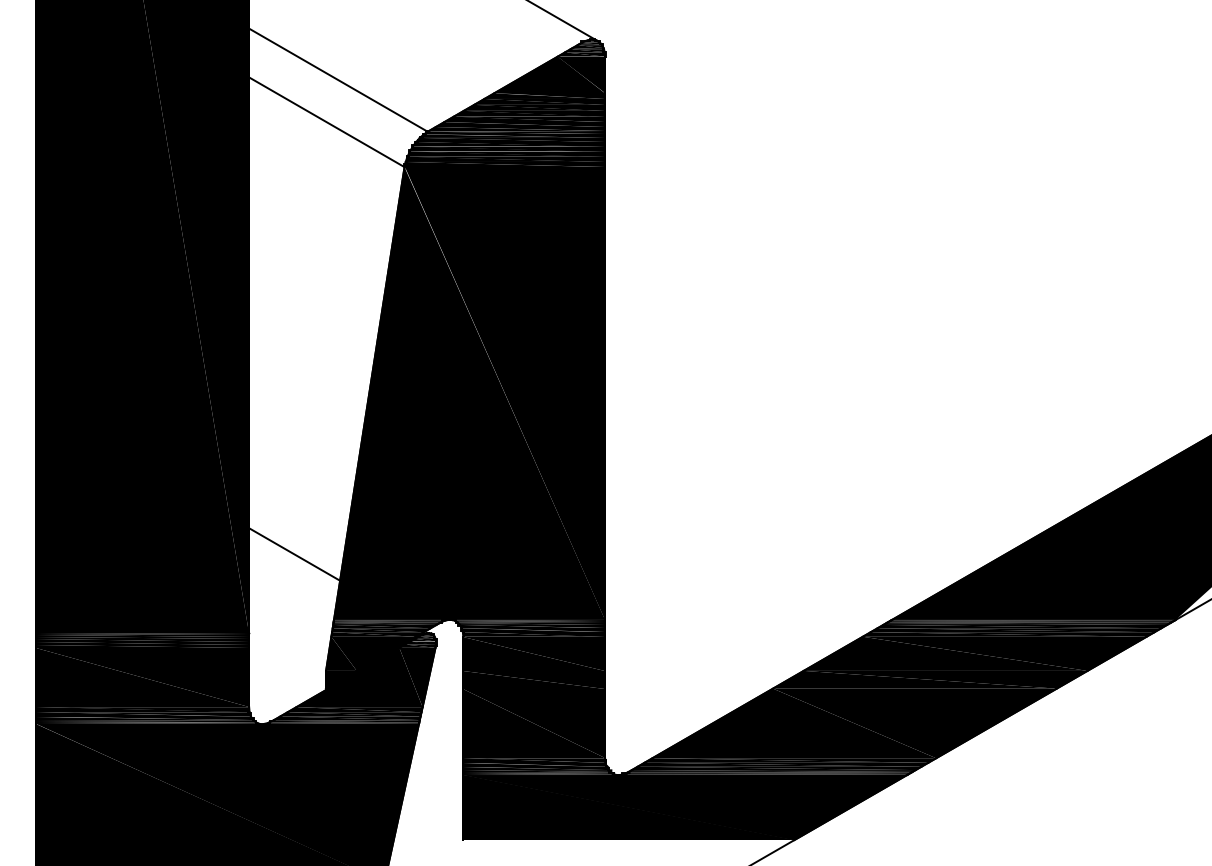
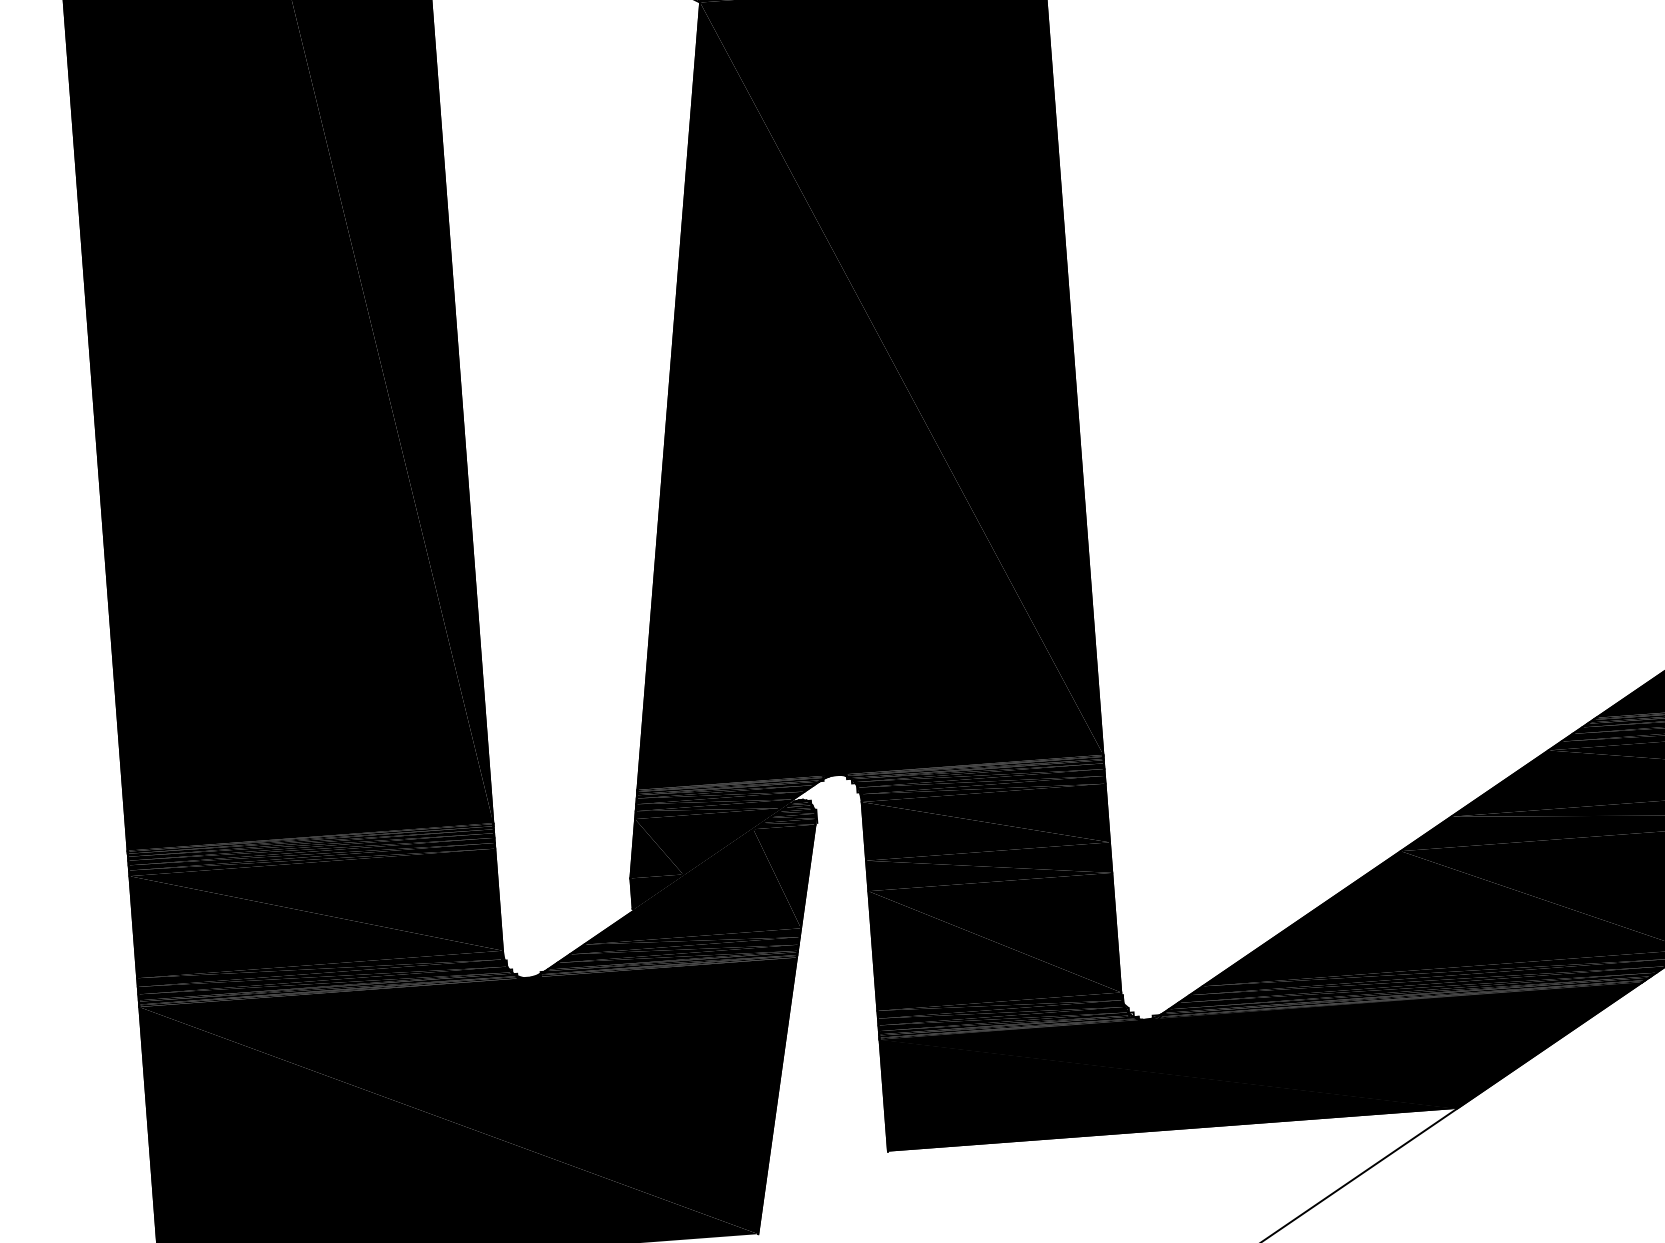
line: (294, 554) -> (561, 682), removed

